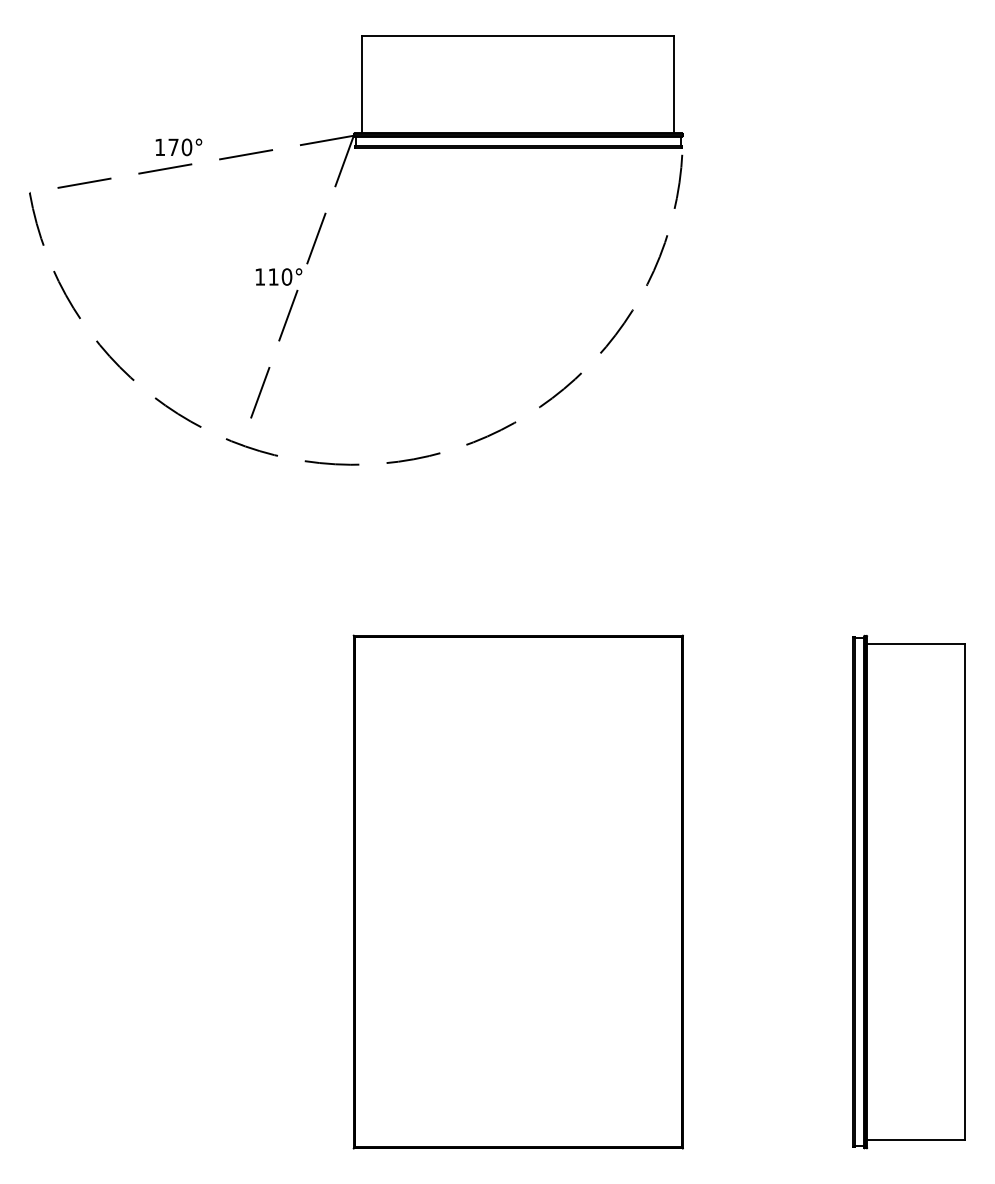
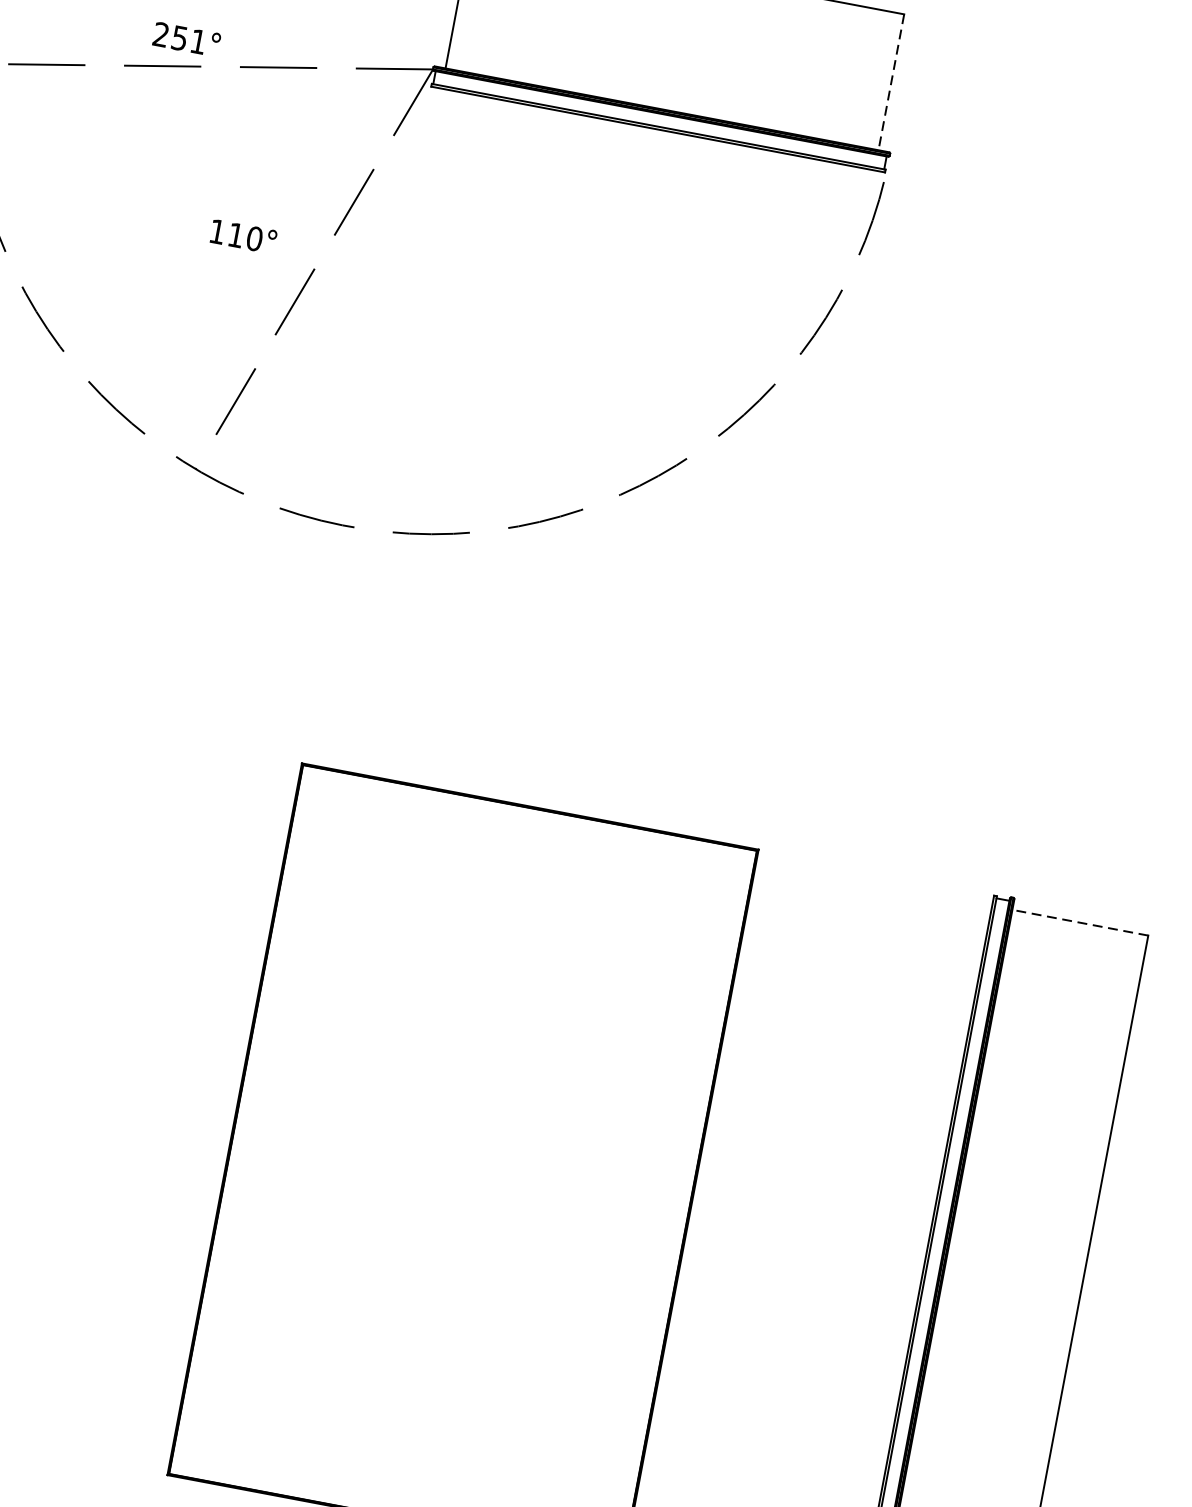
line: (674, 84) -> (891, 82), solid -> dashed
text: (173, 147) -> (179, 38), 170° -> 251°
text: (278, 276) -> (243, 235), moved
line: (916, 644) -> (1080, 923), solid -> dashed

